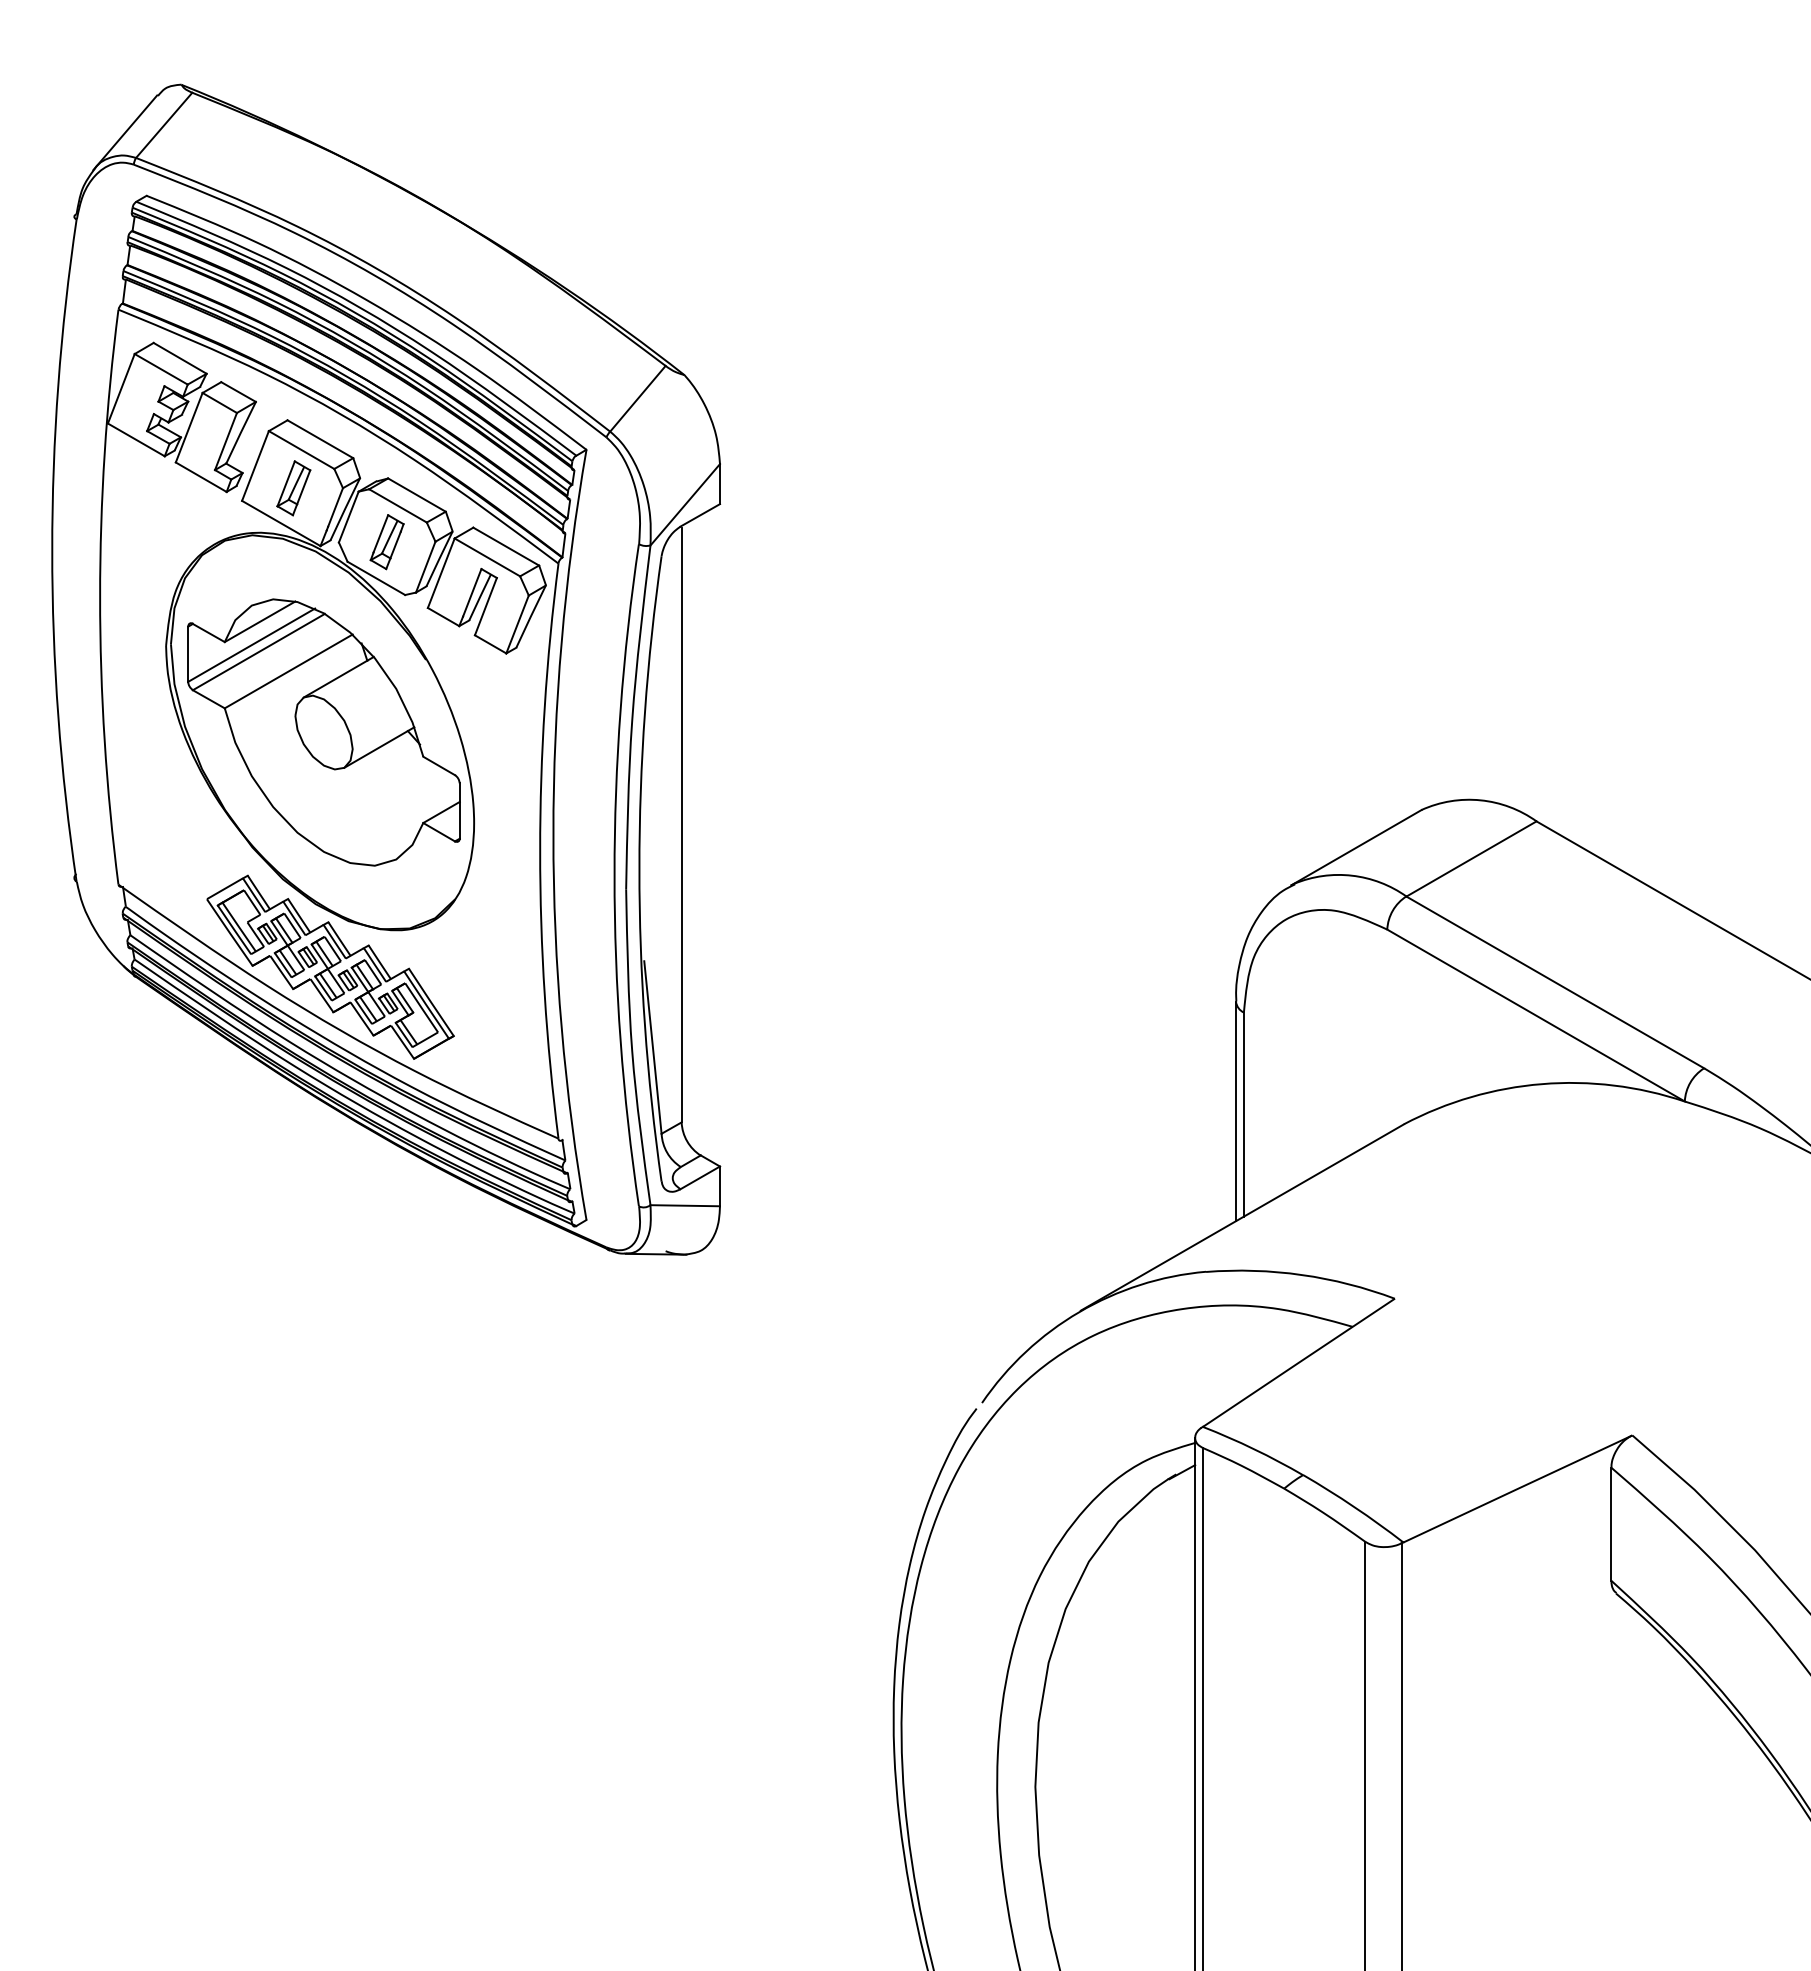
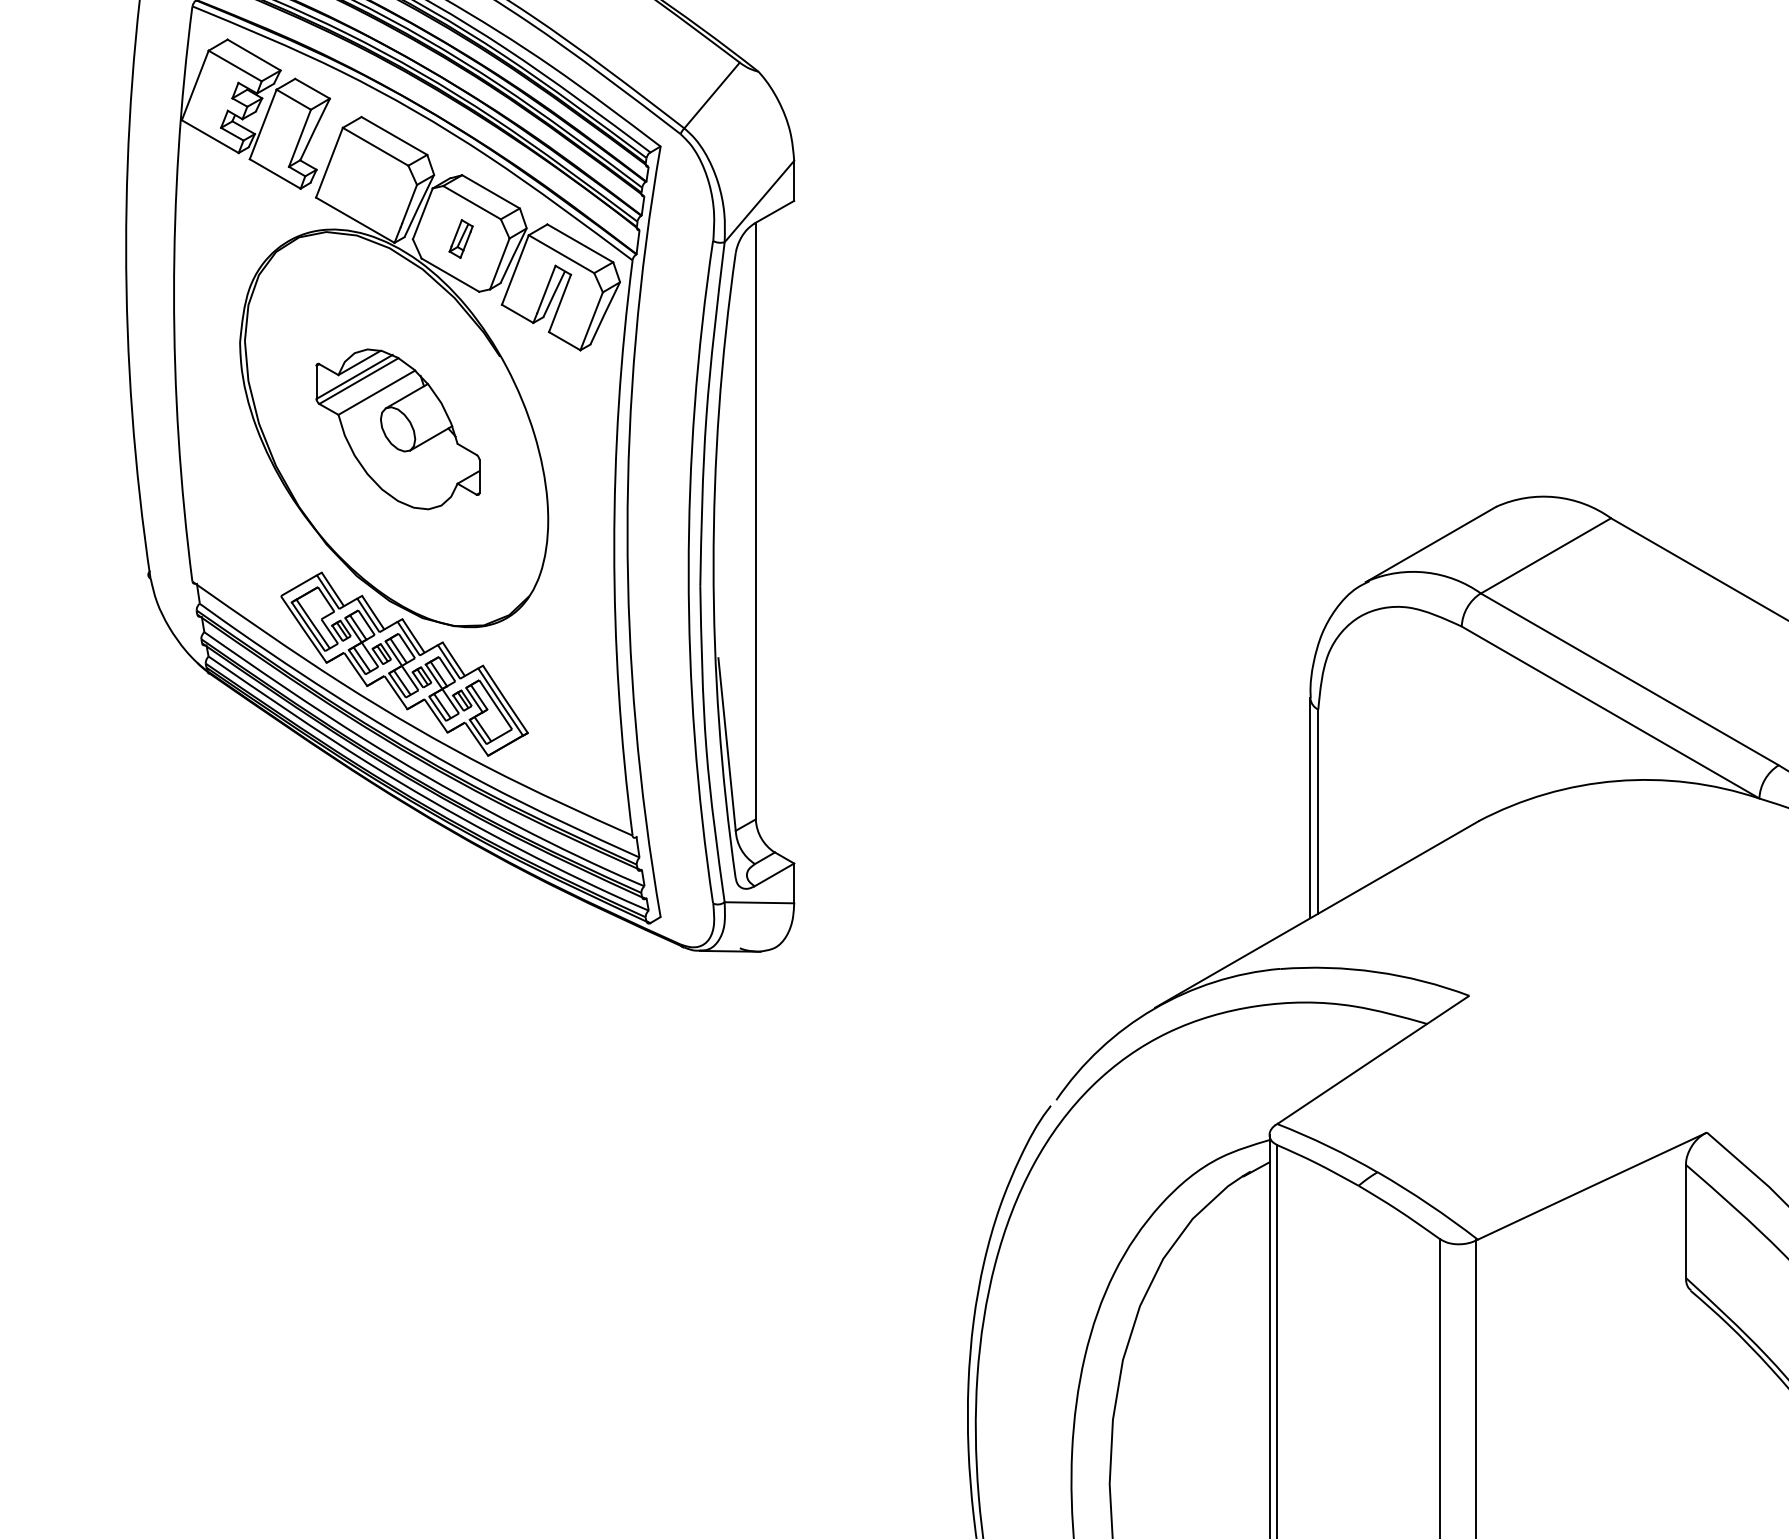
part: (293, 488) -> (367, 185), removed
part: (386, 542) -> (460, 239), size x0.7
part: (323, 732) -> (397, 429), size x0.6

